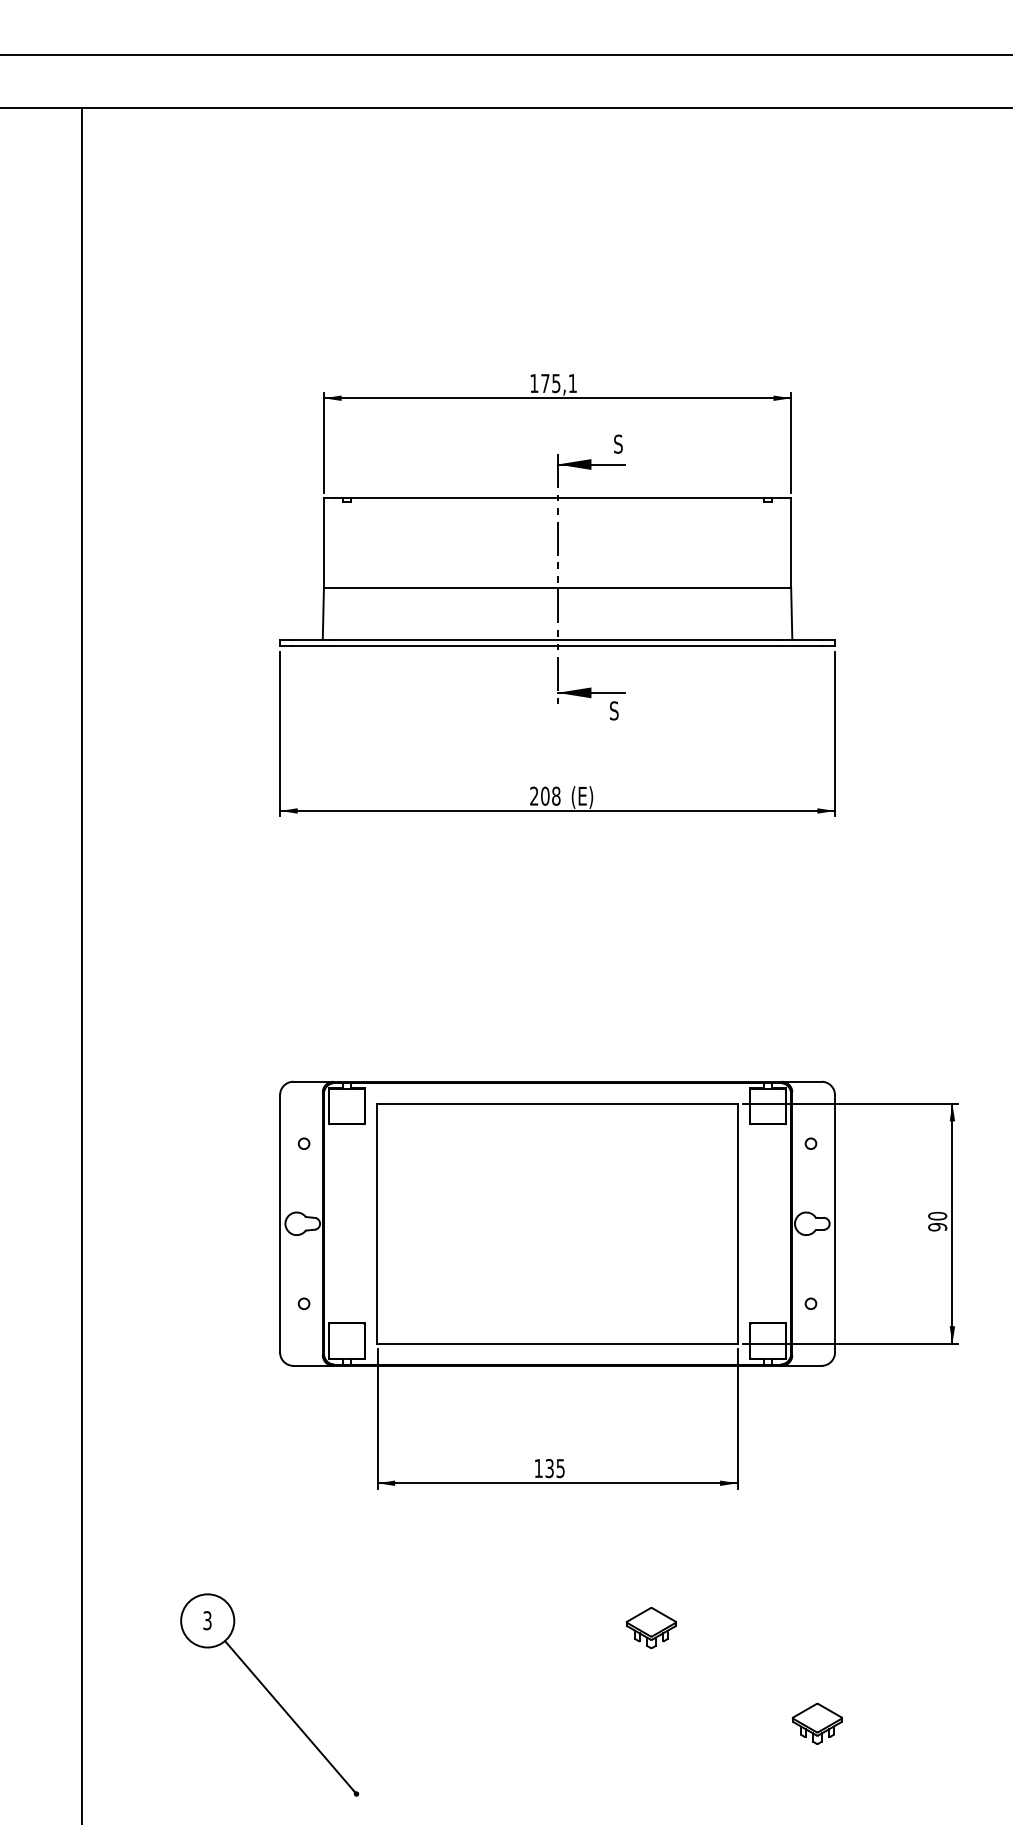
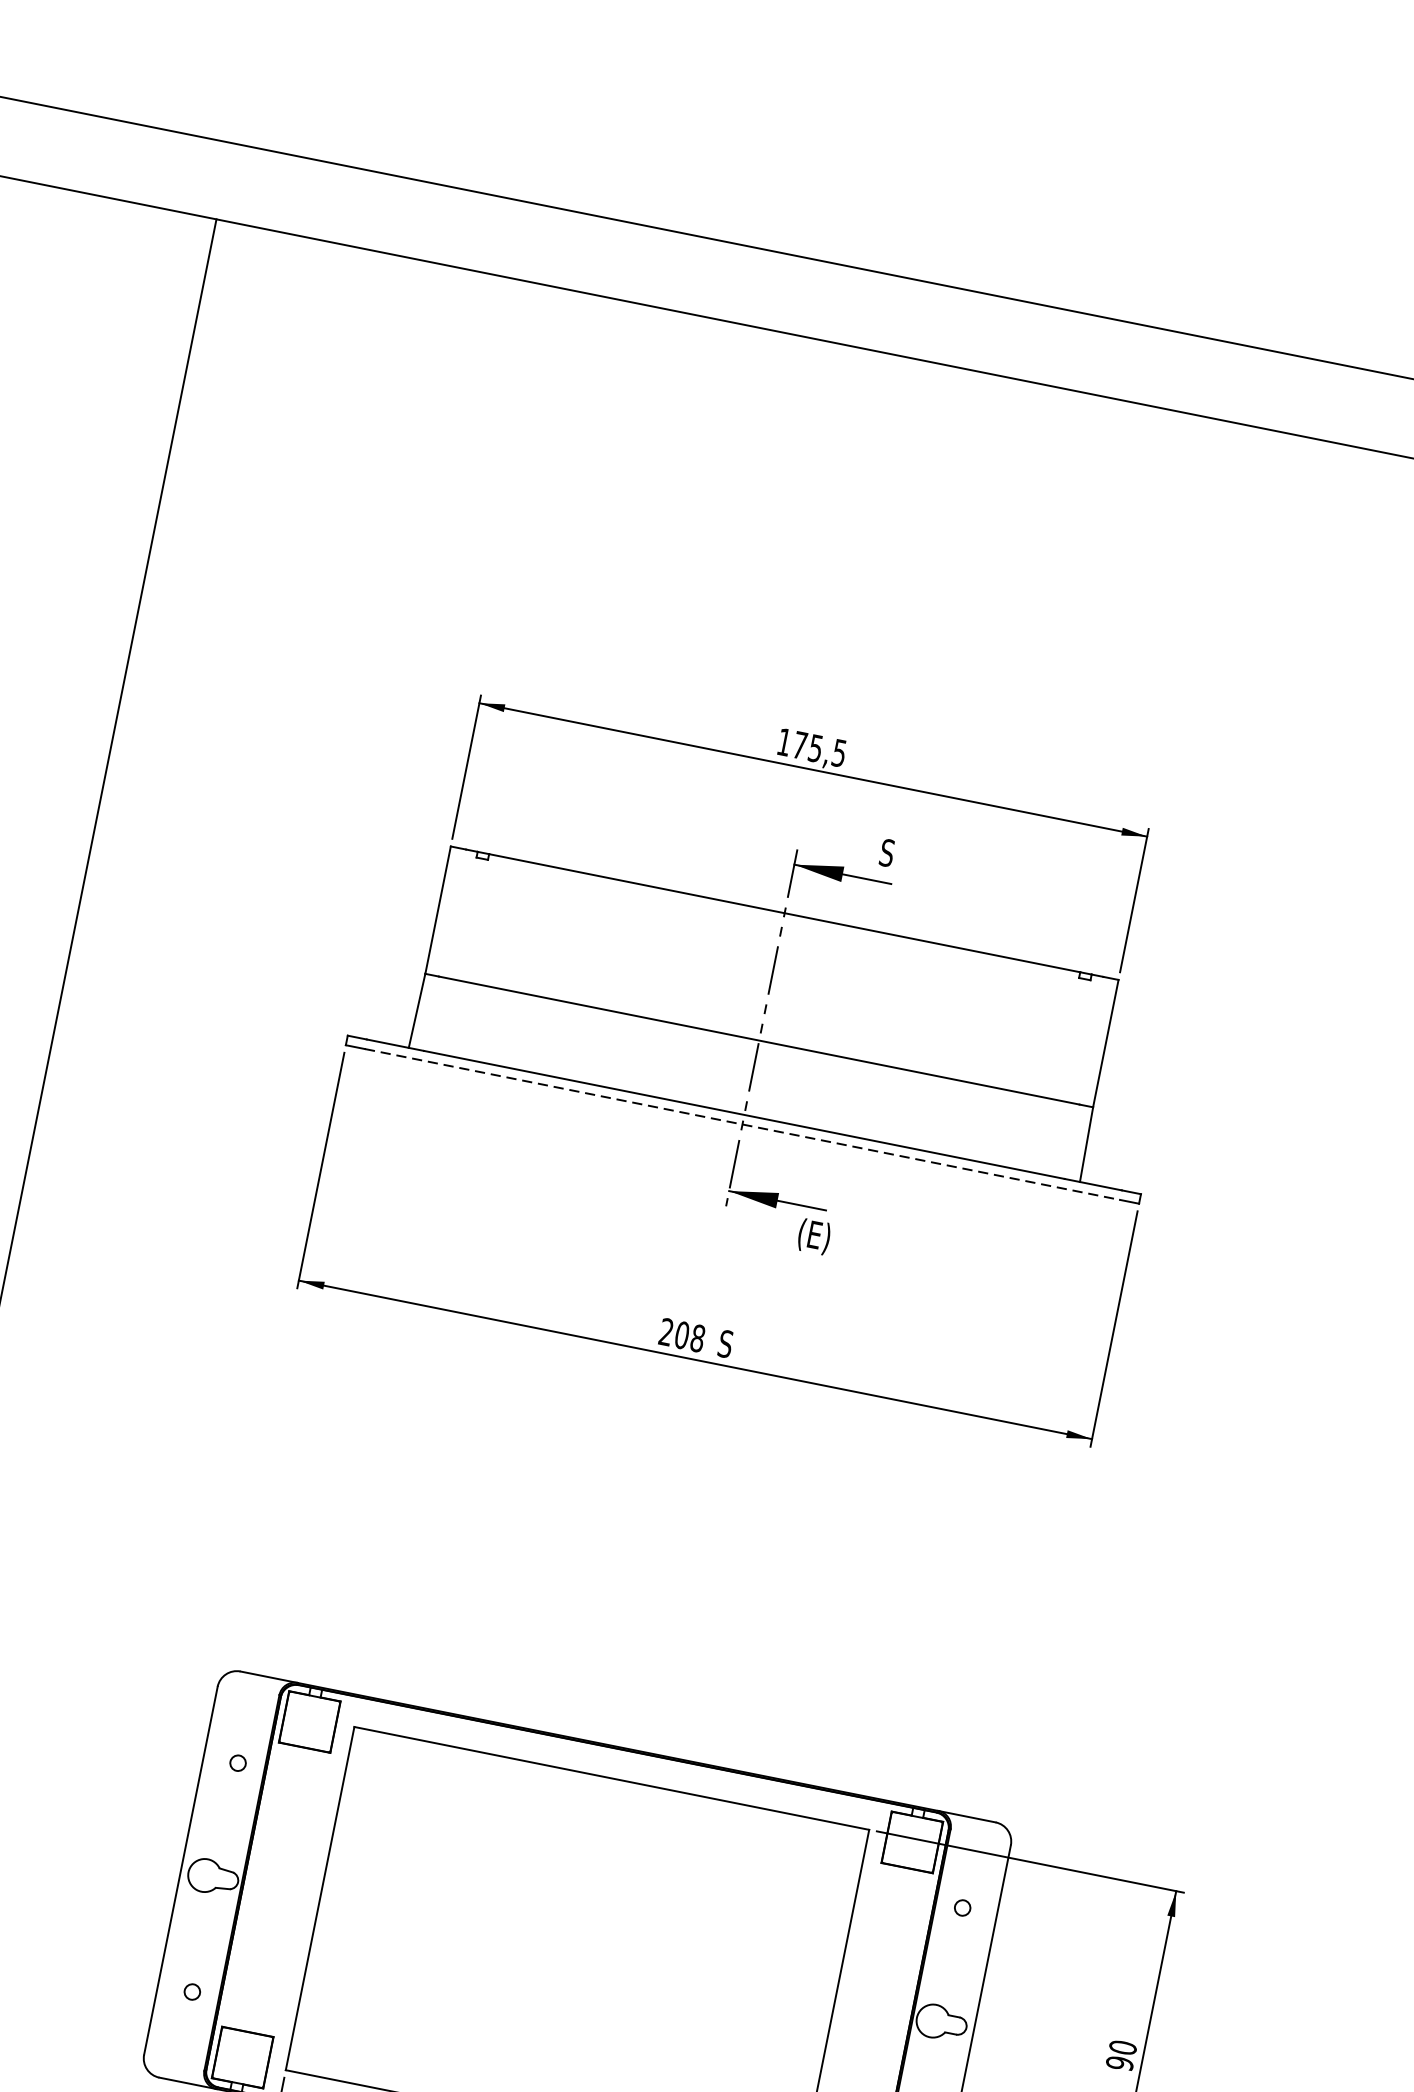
text: (572, 383) -> (838, 753), 175,1 -> 175,5
line: (558, 646) -> (743, 1125), solid -> dashed
text: (620, 711) -> (813, 1235), S -> (E)
text: (582, 797) -> (734, 1347), (E) -> S

